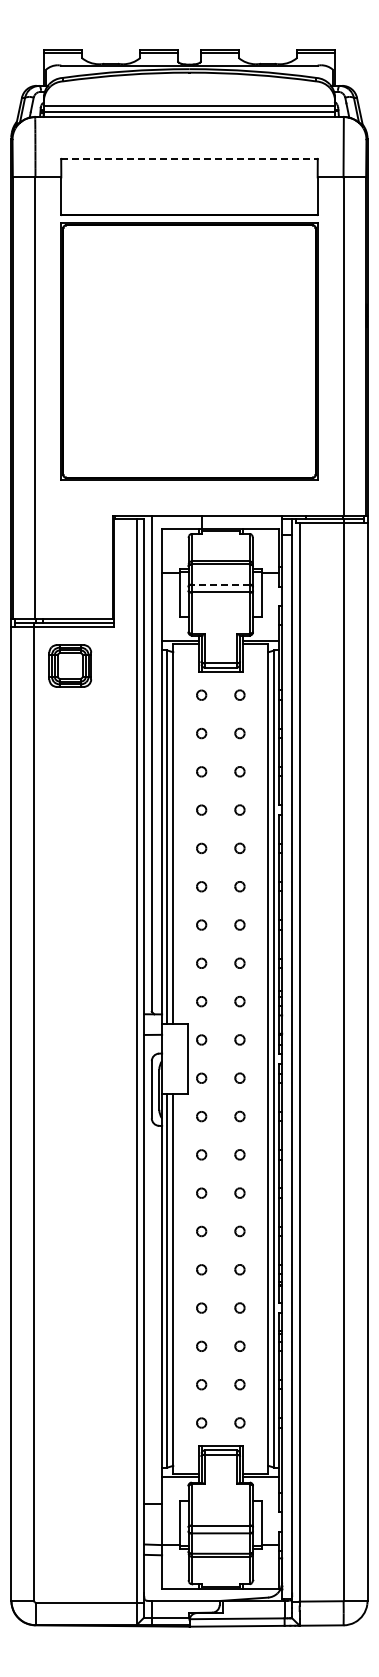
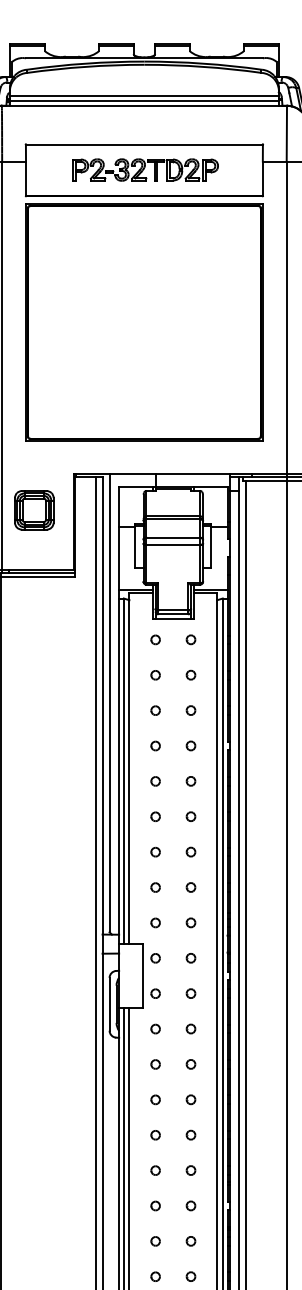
line: (189, 159) -> (144, 145), dashed -> solid
part: (190, 186) -> (145, 169), added
line: (220, 584) -> (173, 537), dashed -> solid
part: (69, 665) -> (33, 509), moved

